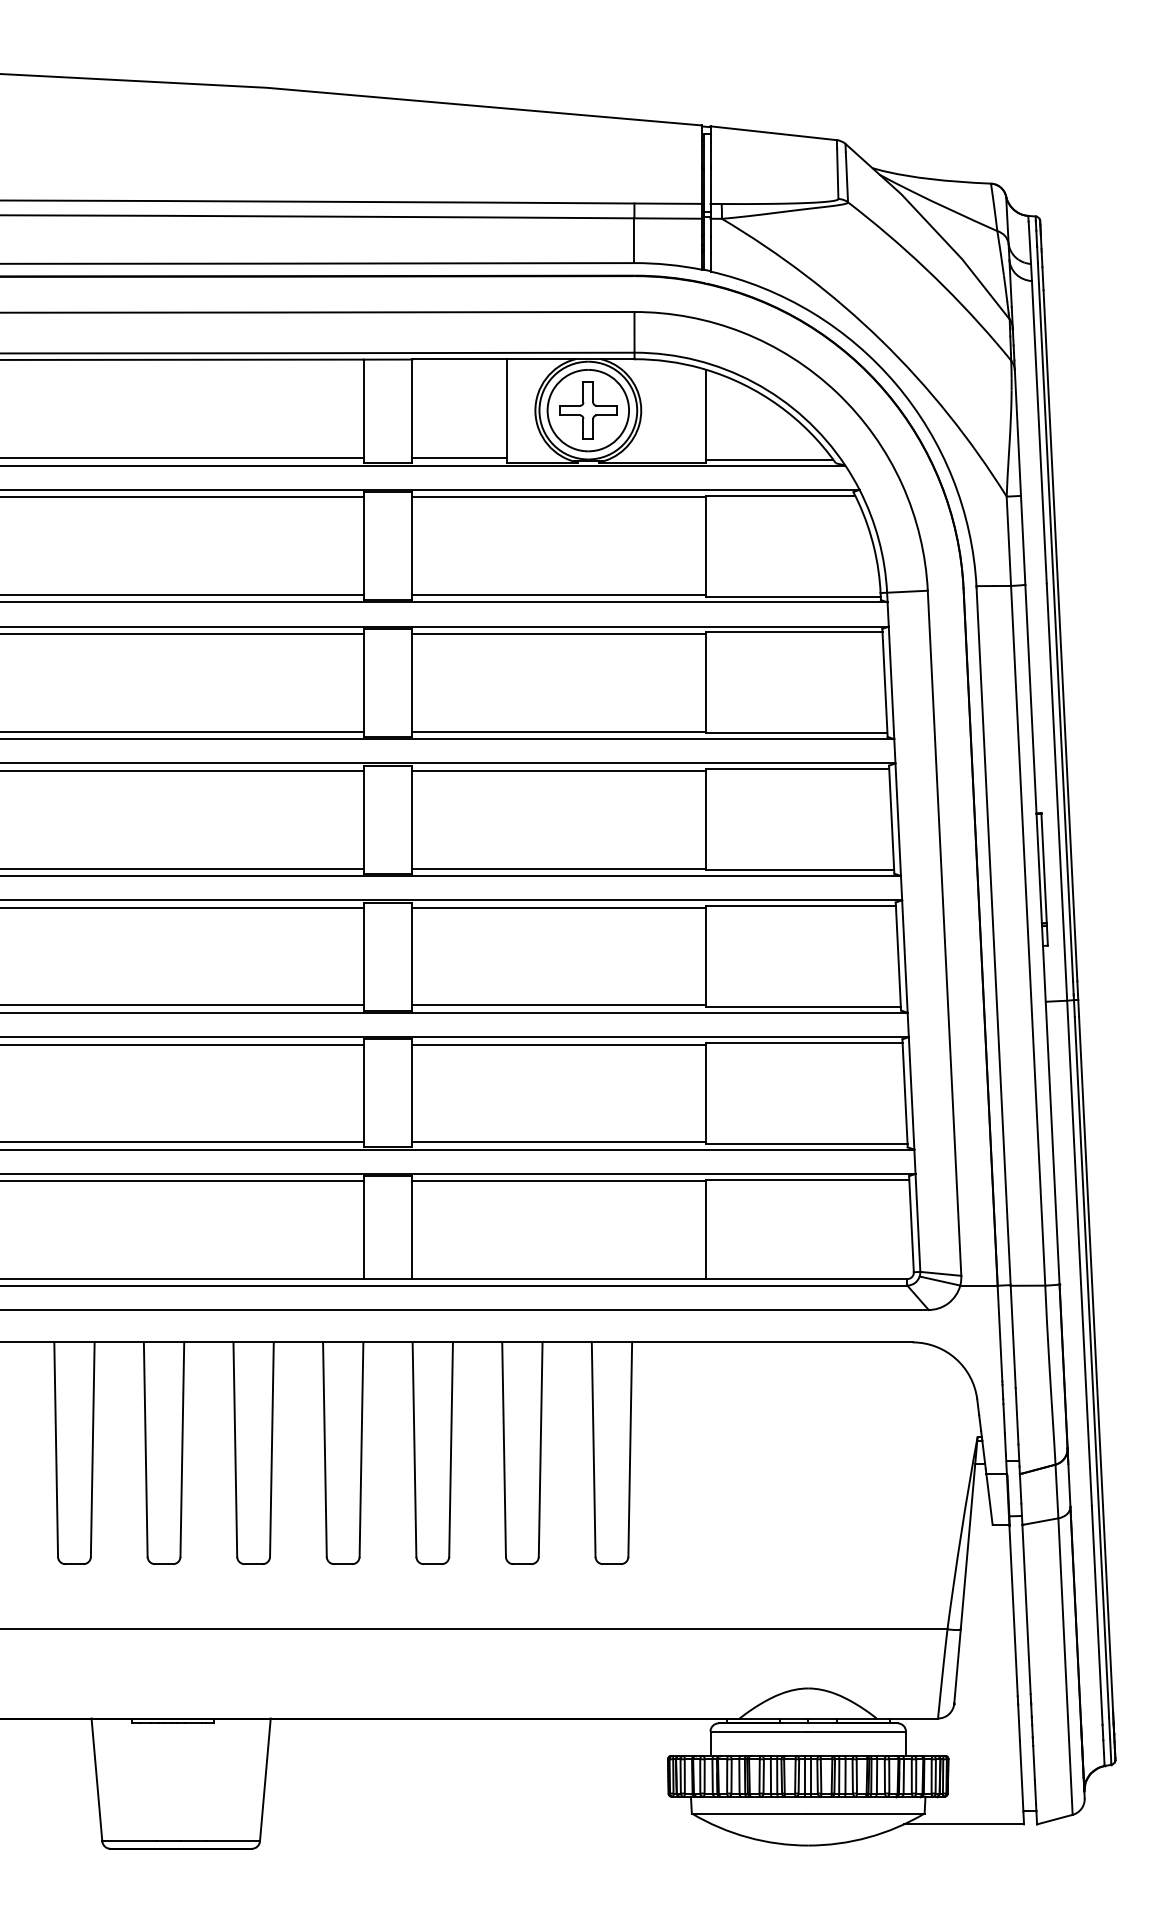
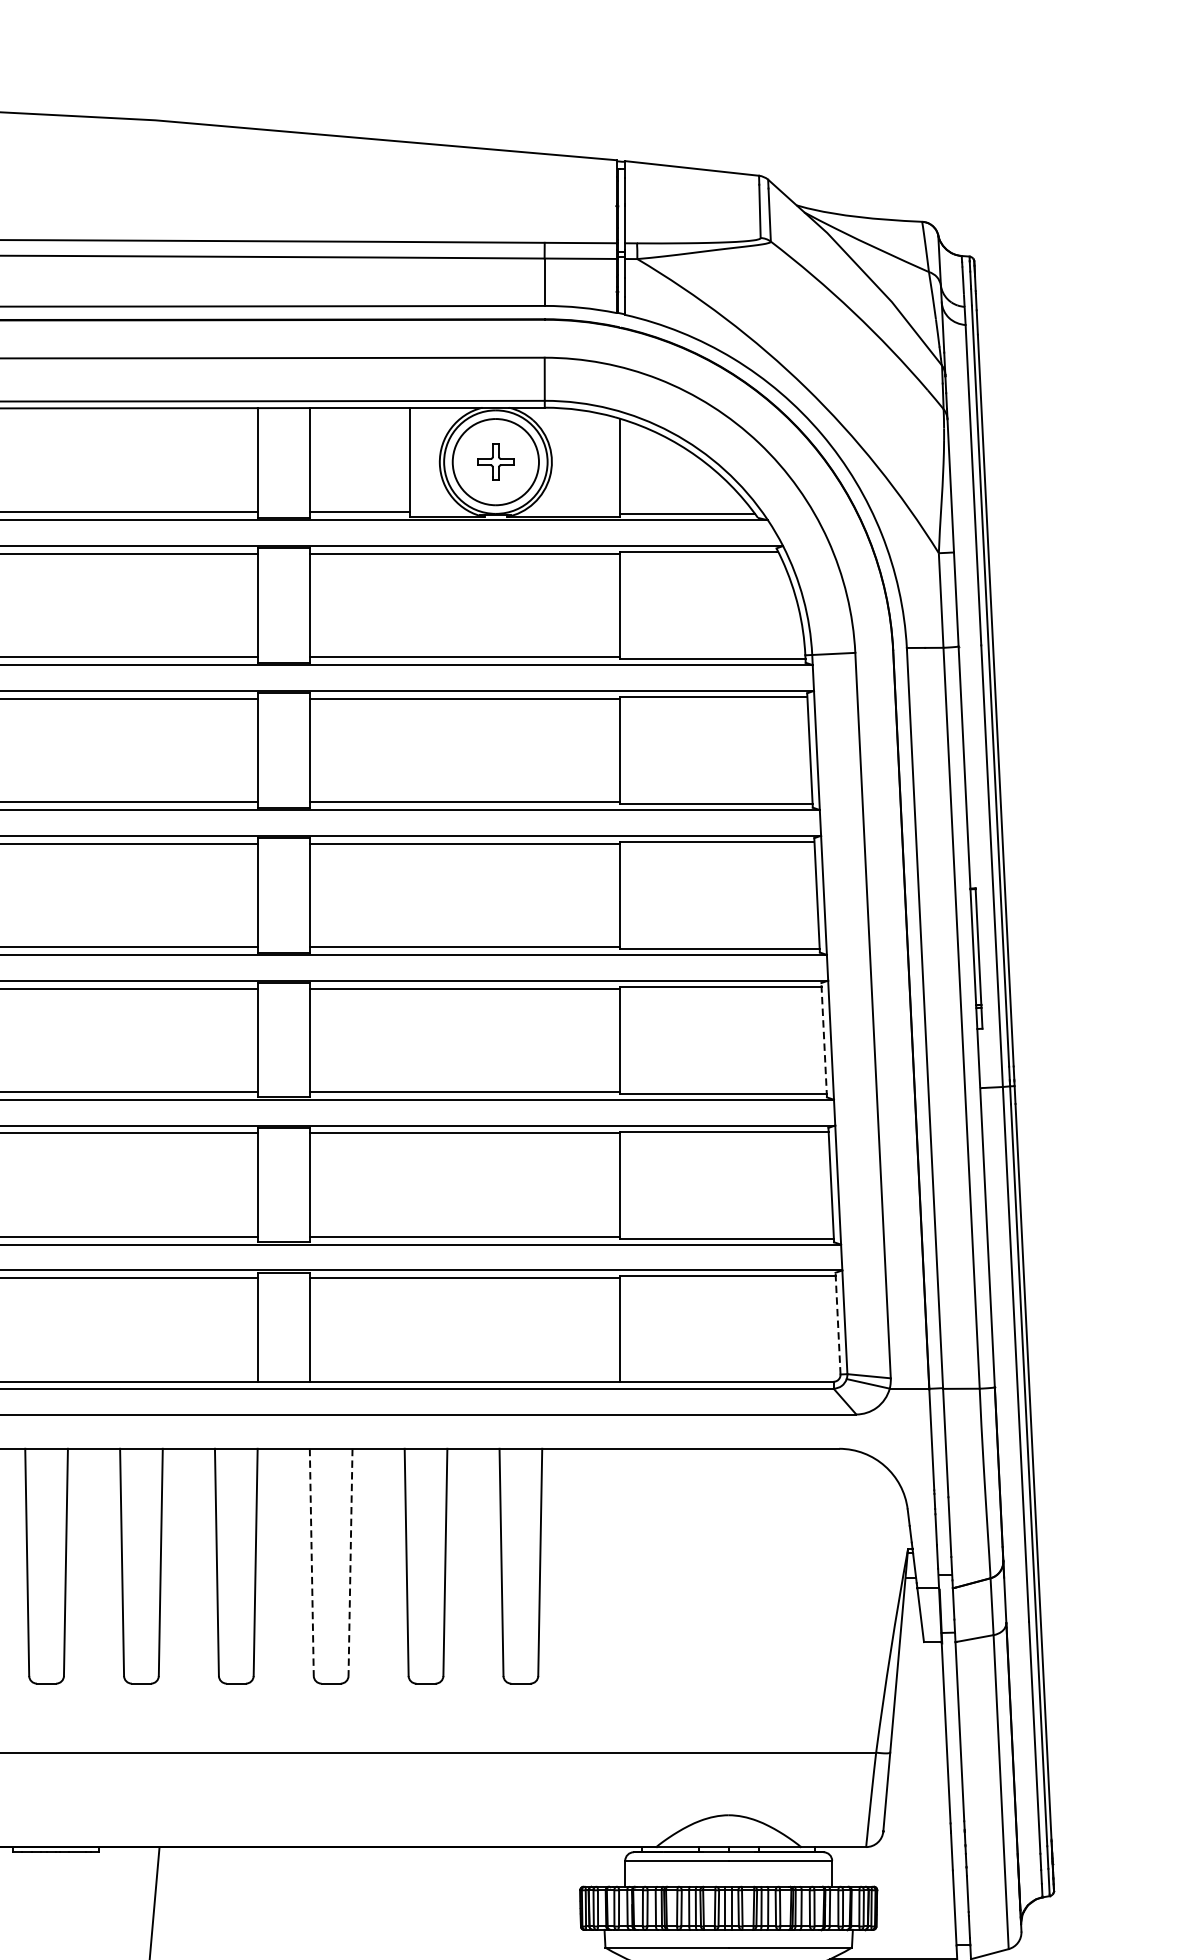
part: (588, 410) -> (496, 462), size x0.6
line: (898, 956) -> (824, 1040), solid -> dashed
line: (911, 1223) -> (838, 1322), solid -> dashed
line: (414, 1450) -> (311, 1563), solid -> dashed
line: (451, 1450) -> (350, 1563), solid -> dashed

